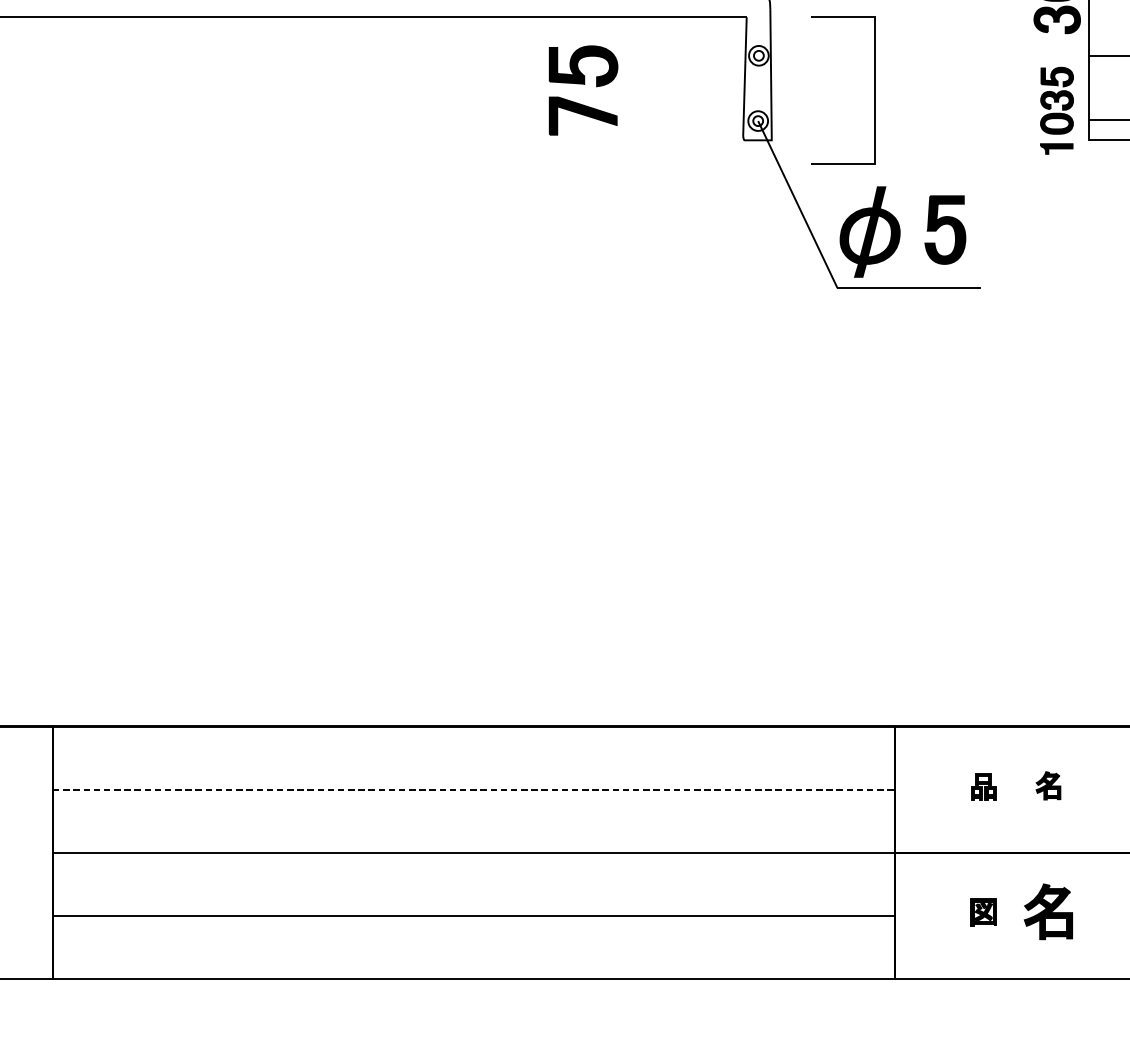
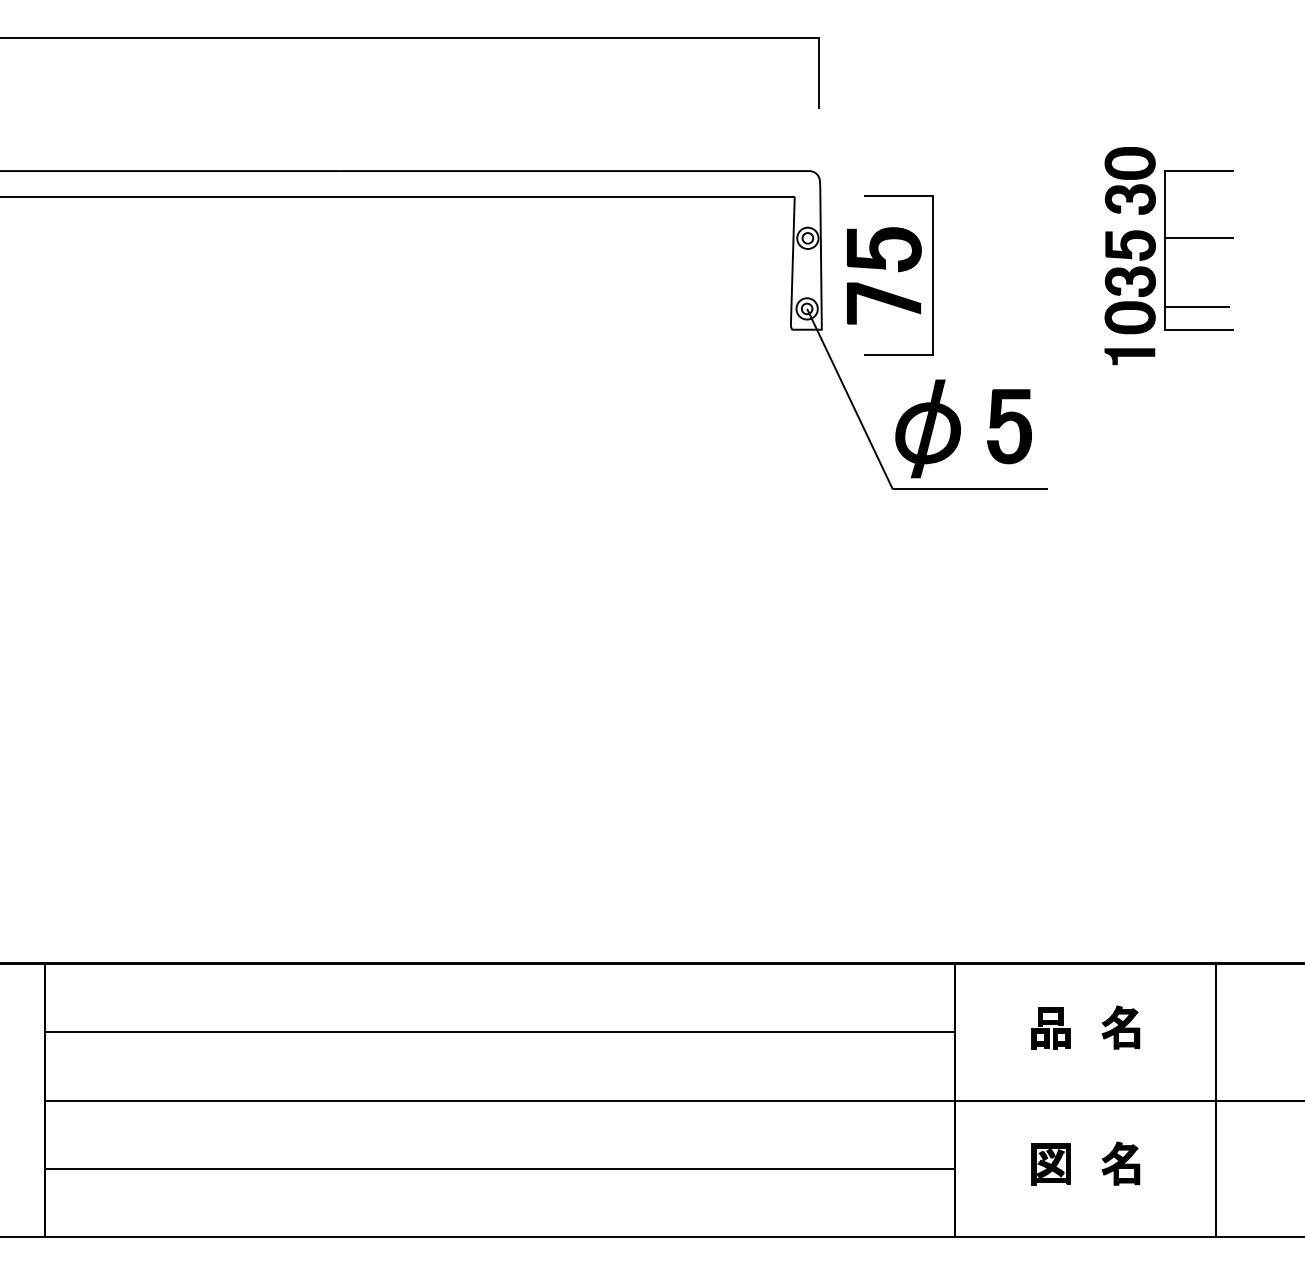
part: (583, 90) -> (884, 275), moved
part: (1056, 110) -> (1129, 297), size x1.43
part: (1048, 785) -> (1120, 1027), size x1.43
part: (983, 786) -> (1050, 1028), size x1.43
line: (473, 790) -> (499, 1032), dashed -> solid
part: (1048, 911) -> (1120, 1163), size x0.71
part: (983, 912) -> (1050, 1164), size x1.43

